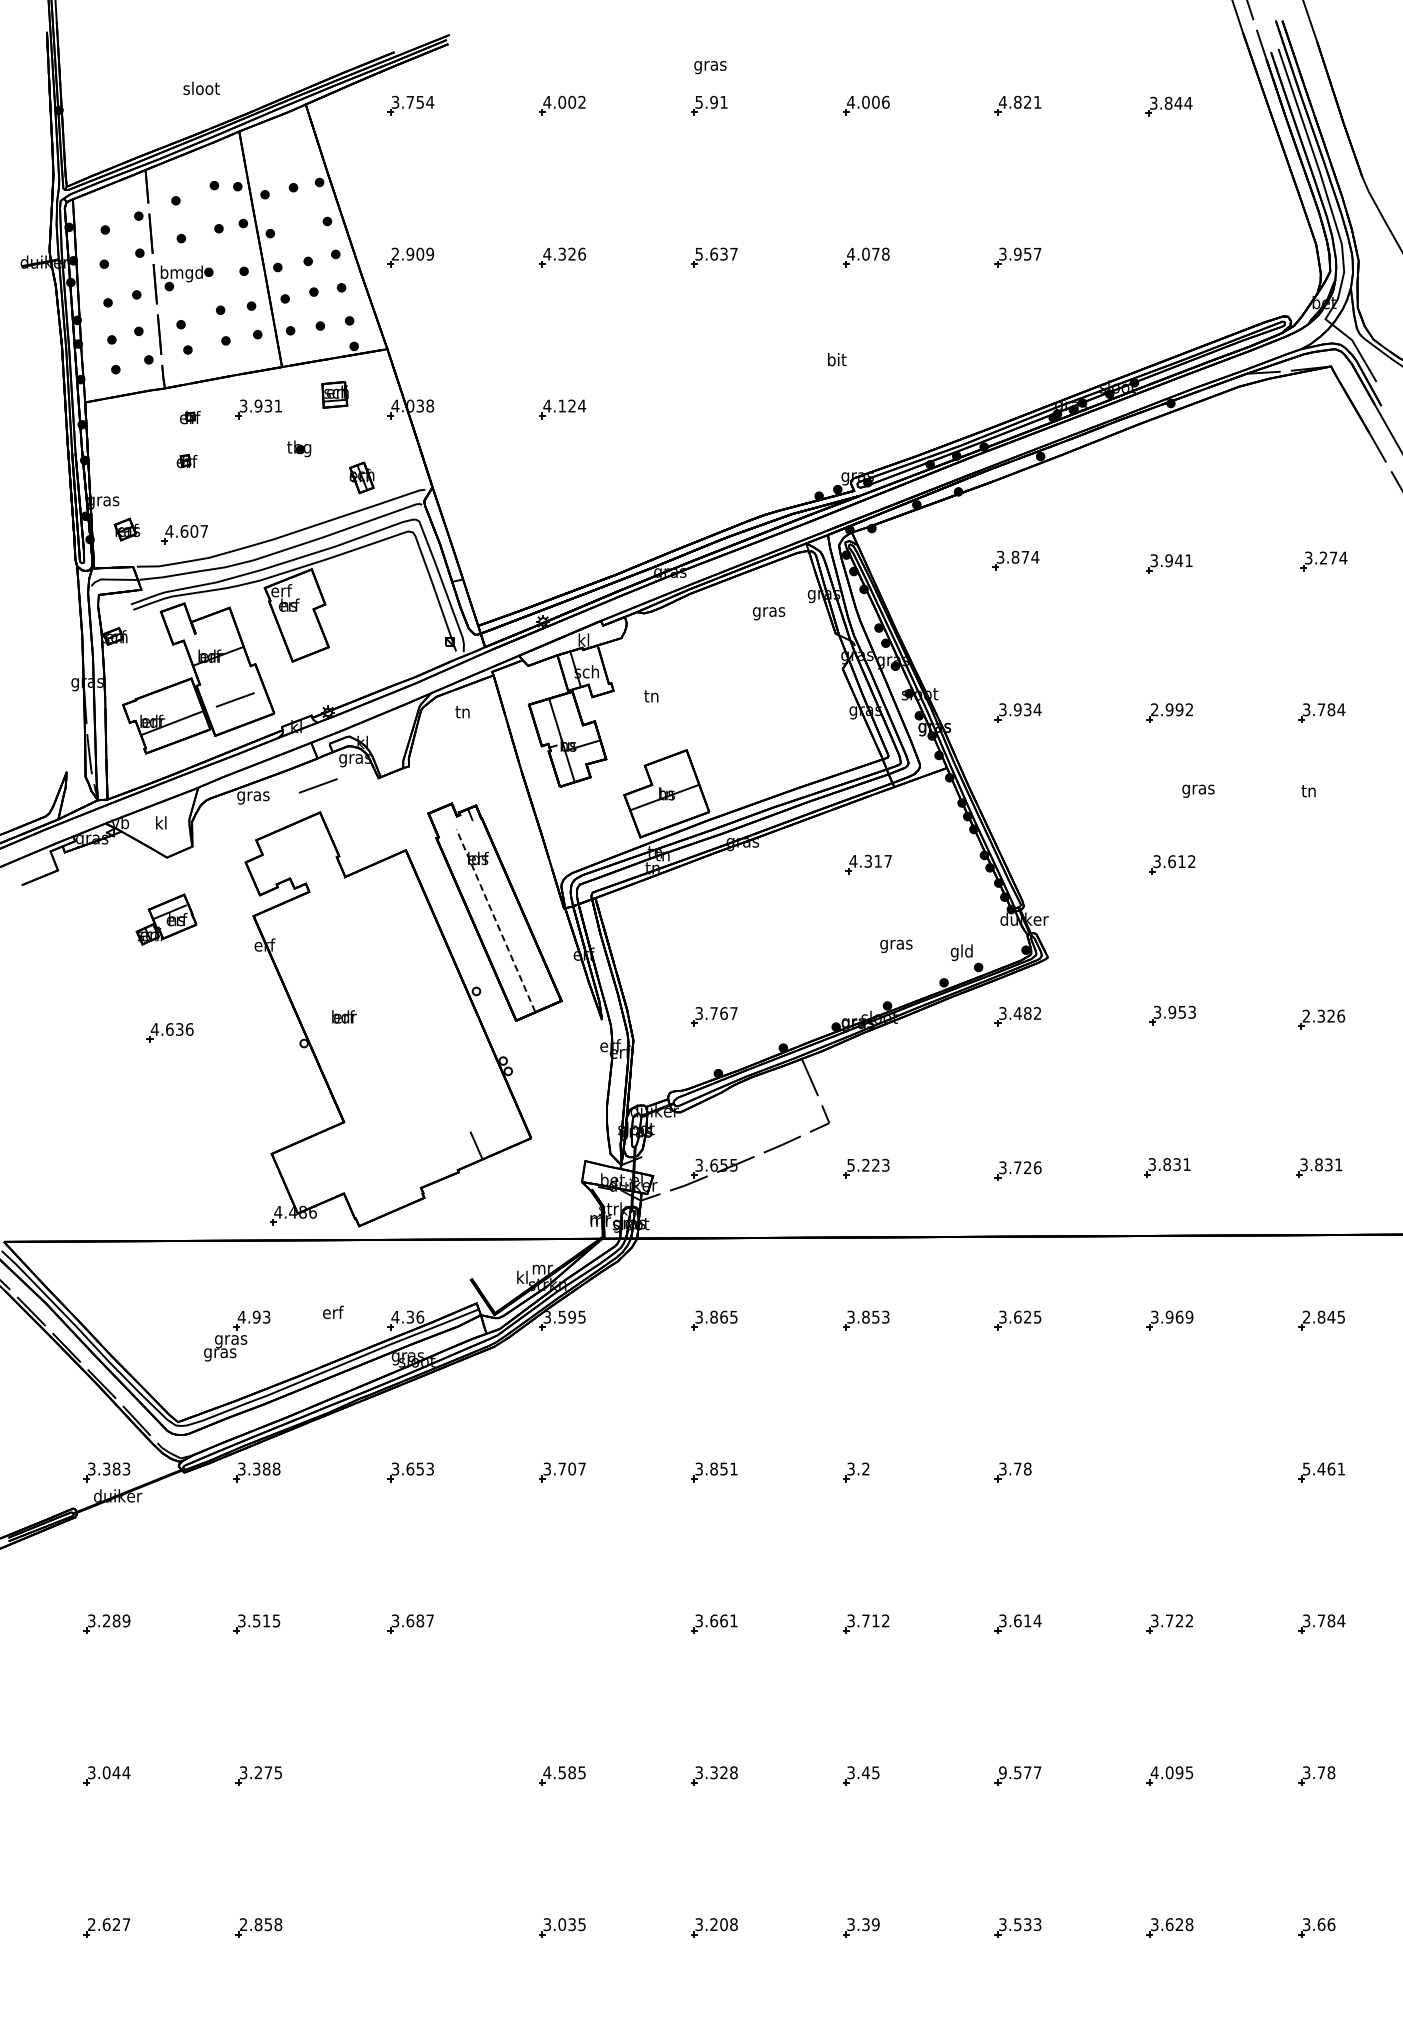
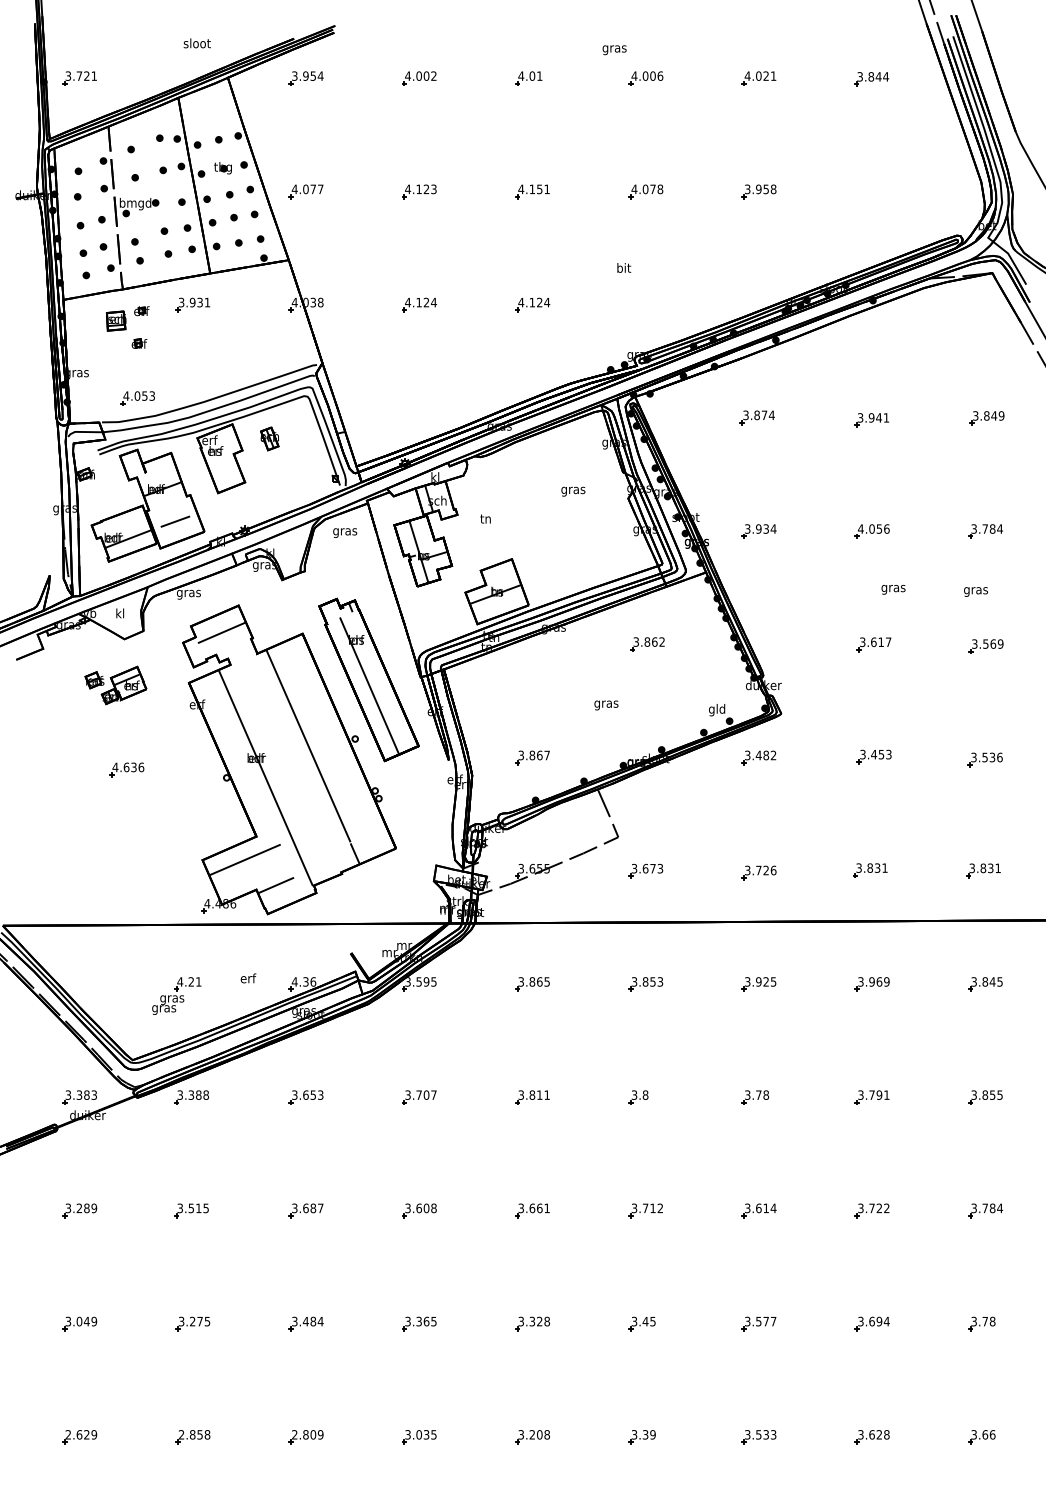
text: (710, 67) -> (614, 50), moved
text: (201, 87) -> (197, 42), moved
text: (410, 101) -> (306, 75), 3.754 -> 3.954
text: (706, 102) -> (526, 76), 5.91 -> 4.01
text: (1017, 102) -> (758, 76), 4.821 -> 4.021
part: (106, 105) -> (79, 78), added
text: (412, 253) -> (307, 188), 2.909 -> 4.077
text: (572, 253) -> (426, 188), 4.326 -> 4.123
text: (716, 253) -> (534, 188), 5.637 -> 4.151
text: (1037, 253) -> (773, 188), 3.957 -> 3.958
part: (334, 394) -> (115, 320), moved
part: (714, 409) -> (532, 305), added
part: (299, 448) -> (223, 167), moved
part: (361, 477) -> (269, 438), moved
part: (126, 529) -> (94, 680), moved
text: (193, 531) -> (144, 396), 4.607 -> 4.053
text: (1333, 557) -> (994, 415), 3.274 -> 3.849
text: (769, 613) -> (573, 491), moved
text: (1171, 709) -> (873, 528), 2.992 -> 4.056
text: (462, 713) -> (344, 531), tn -> gras
line: (317, 785) -> (236, 585), removed
text: (1309, 792) -> (976, 590), tn -> gras
line: (297, 848) -> (221, 632), added
text: (870, 860) -> (649, 641), 4.317 -> 3.862
text: (1191, 861) -> (888, 642), 3.612 -> 3.617
part: (1322, 867) -> (986, 646), added
line: (495, 920) -> (369, 686), dashed -> solid
text: (896, 945) -> (606, 704), moved
line: (413, 1000) -> (308, 745), added
text: (1172, 1011) -> (874, 754), 3.953 -> 3.453
text: (713, 1013) -> (531, 755), 3.767 -> 3.867
text: (1318, 1015) -> (983, 756), 2.326 -> 3.536
line: (356, 1044) -> (265, 778), added
line: (328, 1153) -> (244, 859), added
text: (863, 1164) -> (643, 868), 5.223 -> 3.673
line: (370, 1187) -> (276, 885), added
text: (523, 1276) -> (390, 951), kl -> mr
text: (261, 1316) -> (194, 981), 4.93 -> 4.21
text: (1017, 1316) -> (758, 981), 3.625 -> 3.925
text: (1306, 1317) -> (974, 982), 2.845 -> 3.845
text: (723, 1468) -> (539, 1094), 3.851 -> 3.811
text: (865, 1468) -> (645, 1094), 3.2 -> 3.8
text: (1323, 1468) -> (986, 1094), 5.461 -> 3.855
part: (1169, 1472) -> (871, 1097), added
part: (562, 1623) -> (419, 1210), added
text: (126, 1772) -> (94, 1321), 3.044 -> 3.049
text: (559, 1772) -> (417, 1321), 4.585 -> 3.365
text: (1002, 1772) -> (747, 1321), 9.577 -> 3.577
text: (1171, 1772) -> (873, 1321), 4.095 -> 3.694
part: (410, 1775) -> (306, 1323), added
text: (126, 1924) -> (94, 1434), 2.627 -> 2.629
part: (410, 1927) -> (306, 1436), added

